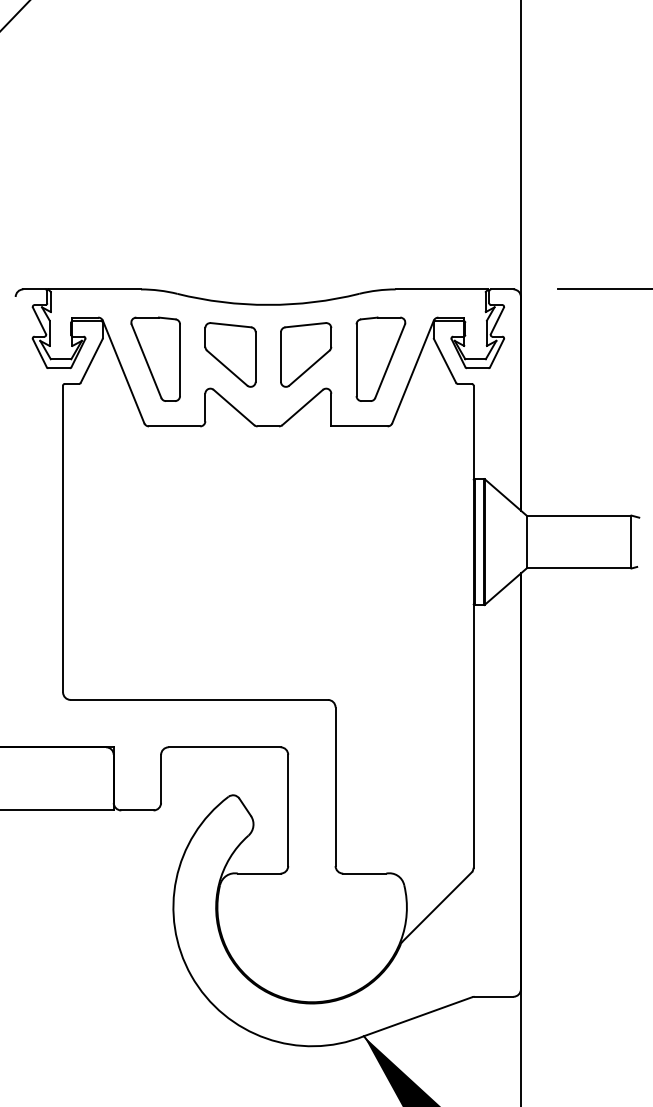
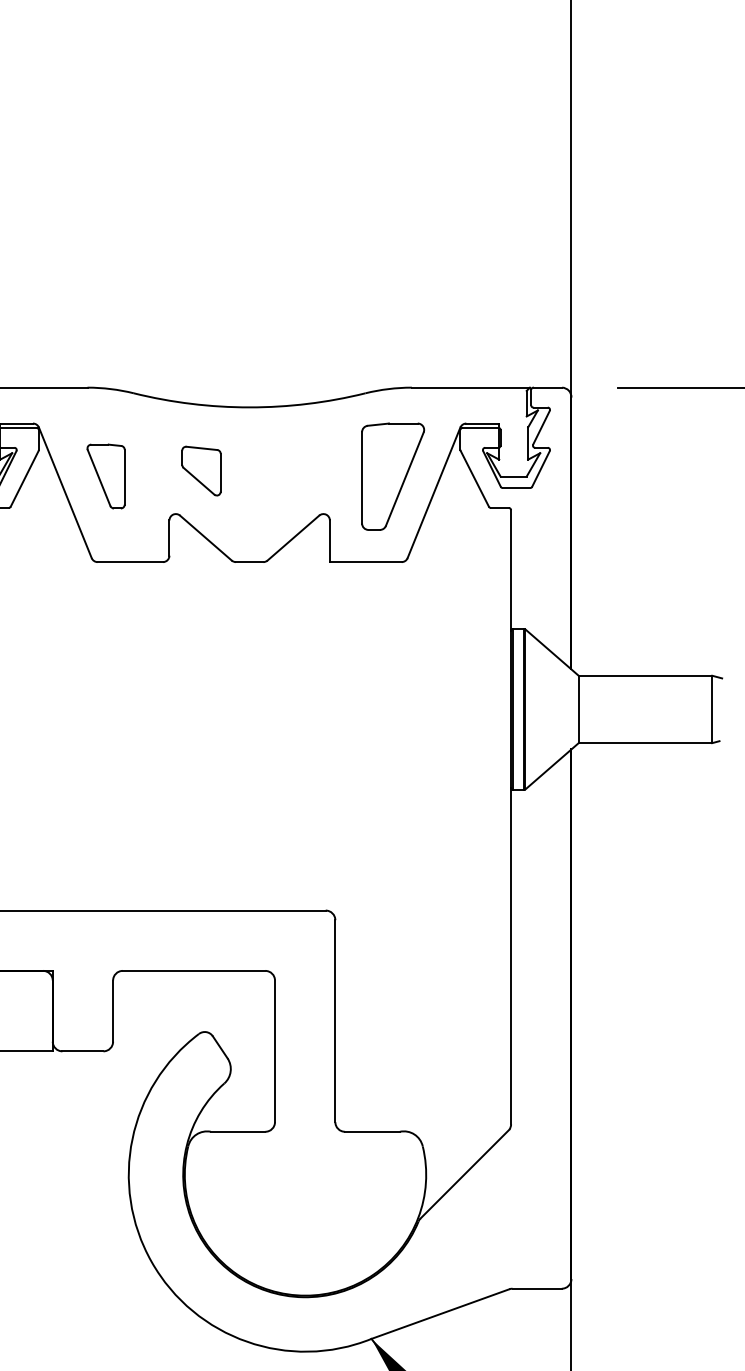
part: (230, 354) -> (201, 470), size x0.6
part: (306, 354) -> (298, 470), removed
part: (155, 358) -> (105, 475), size x0.6

